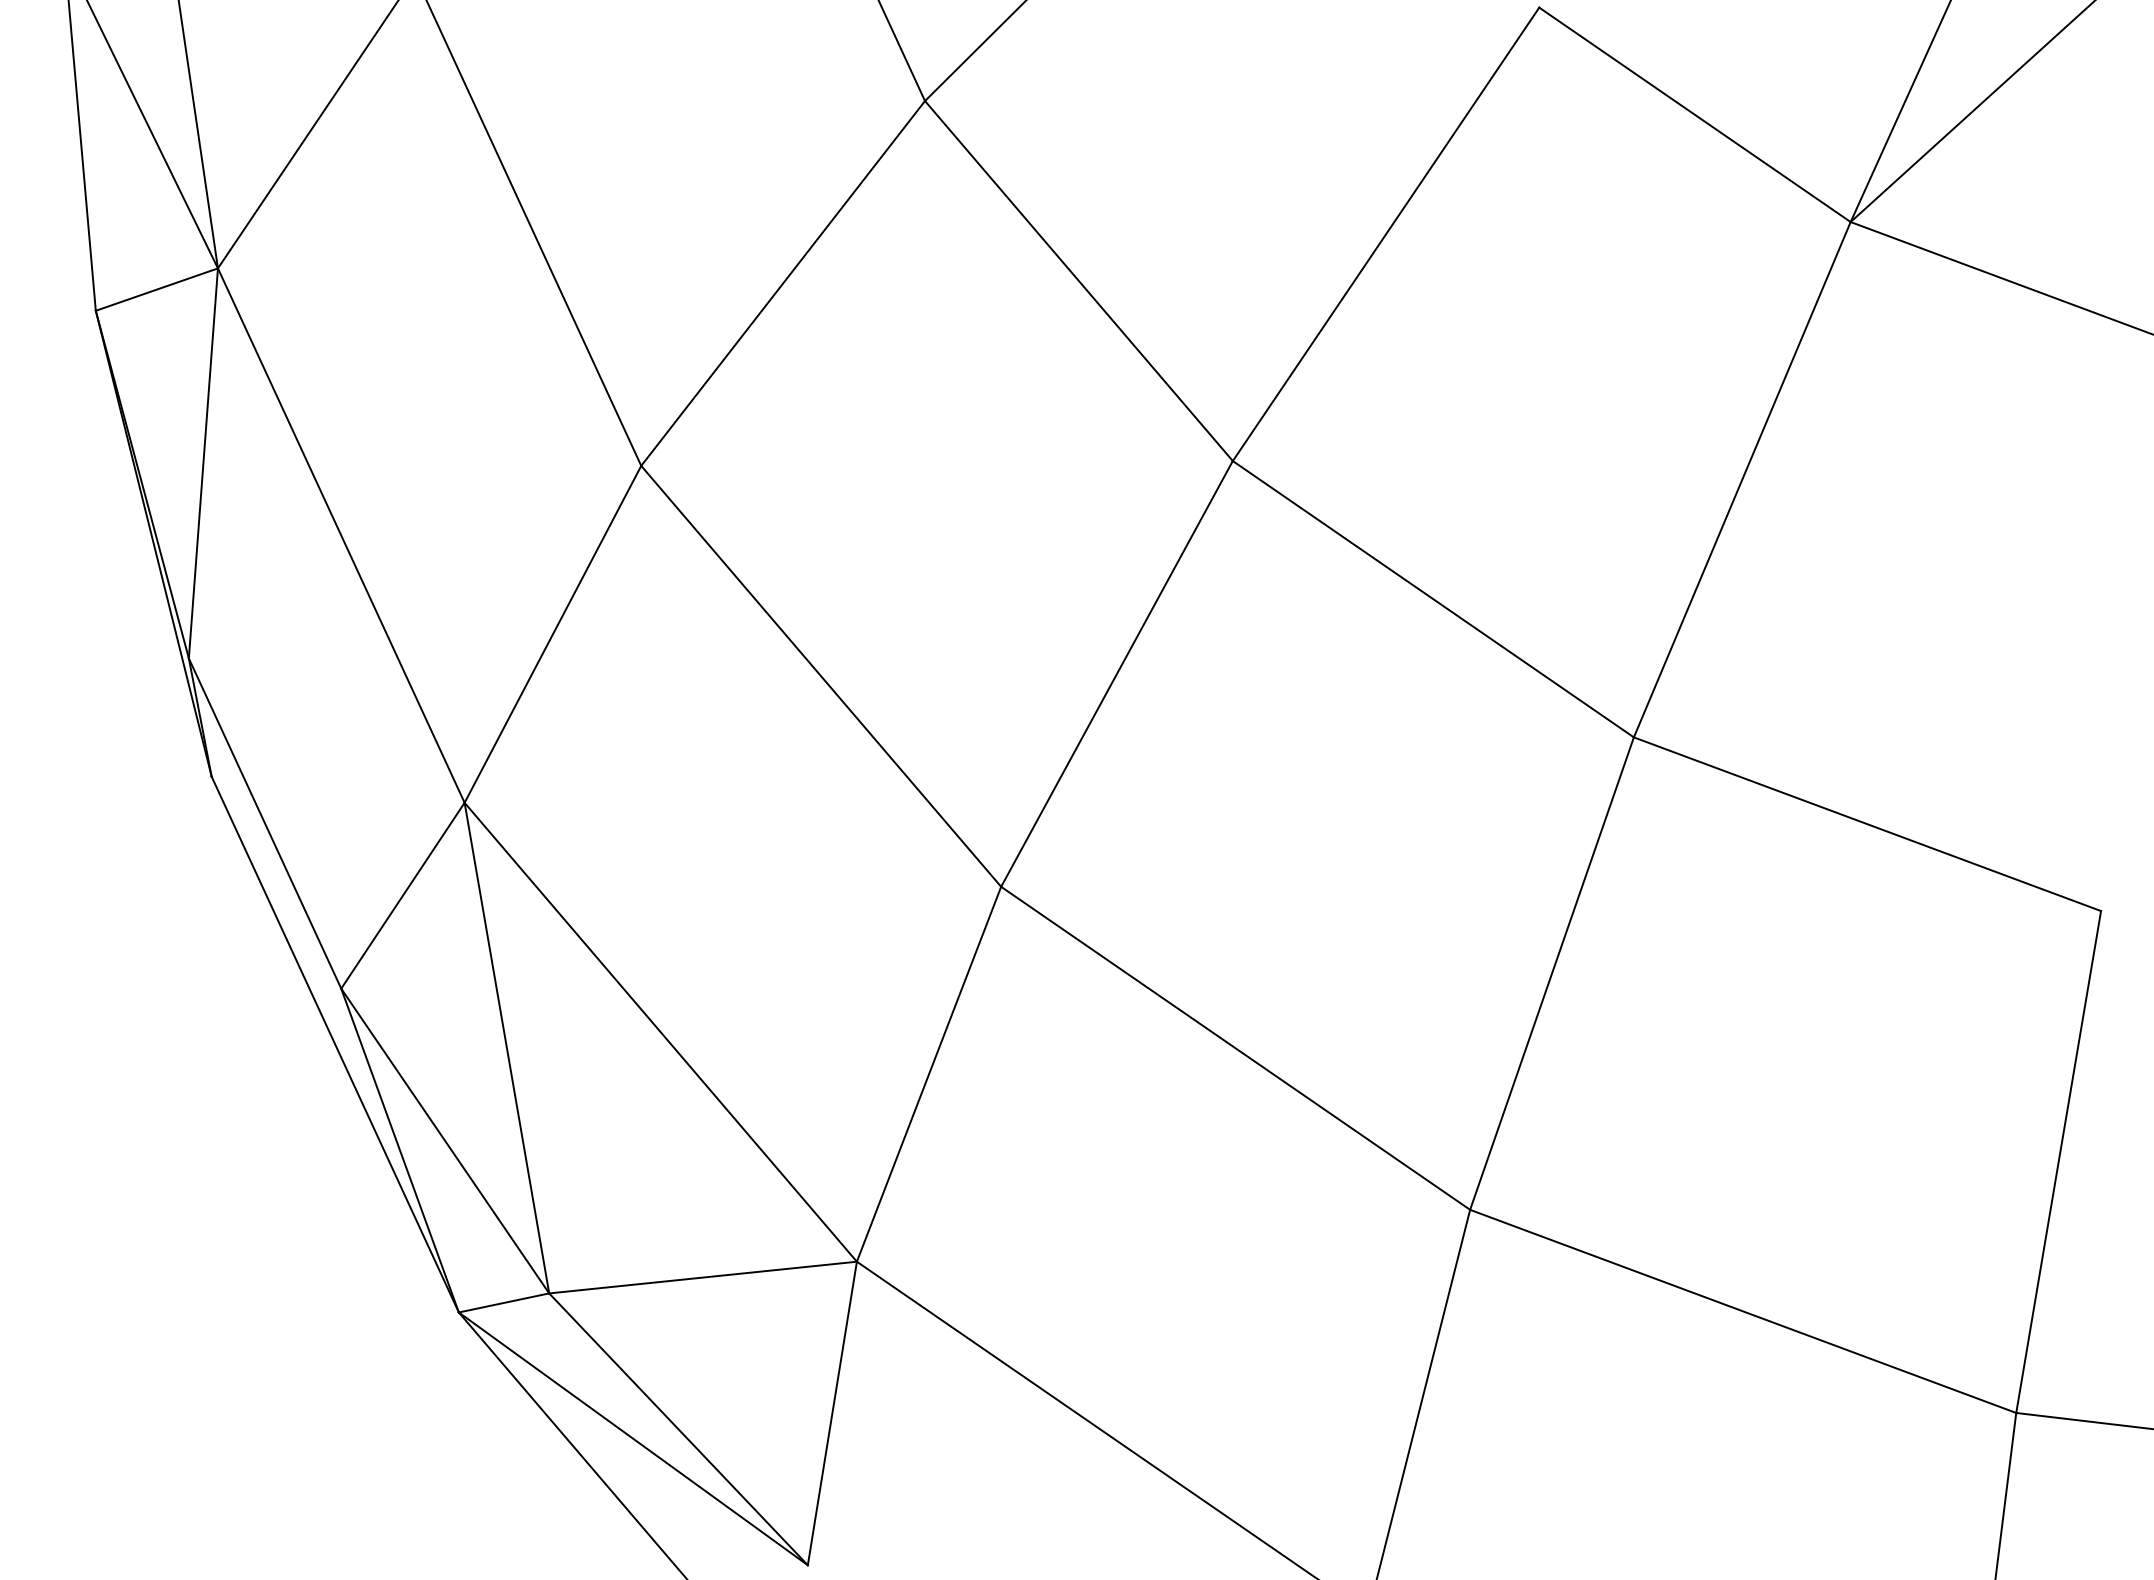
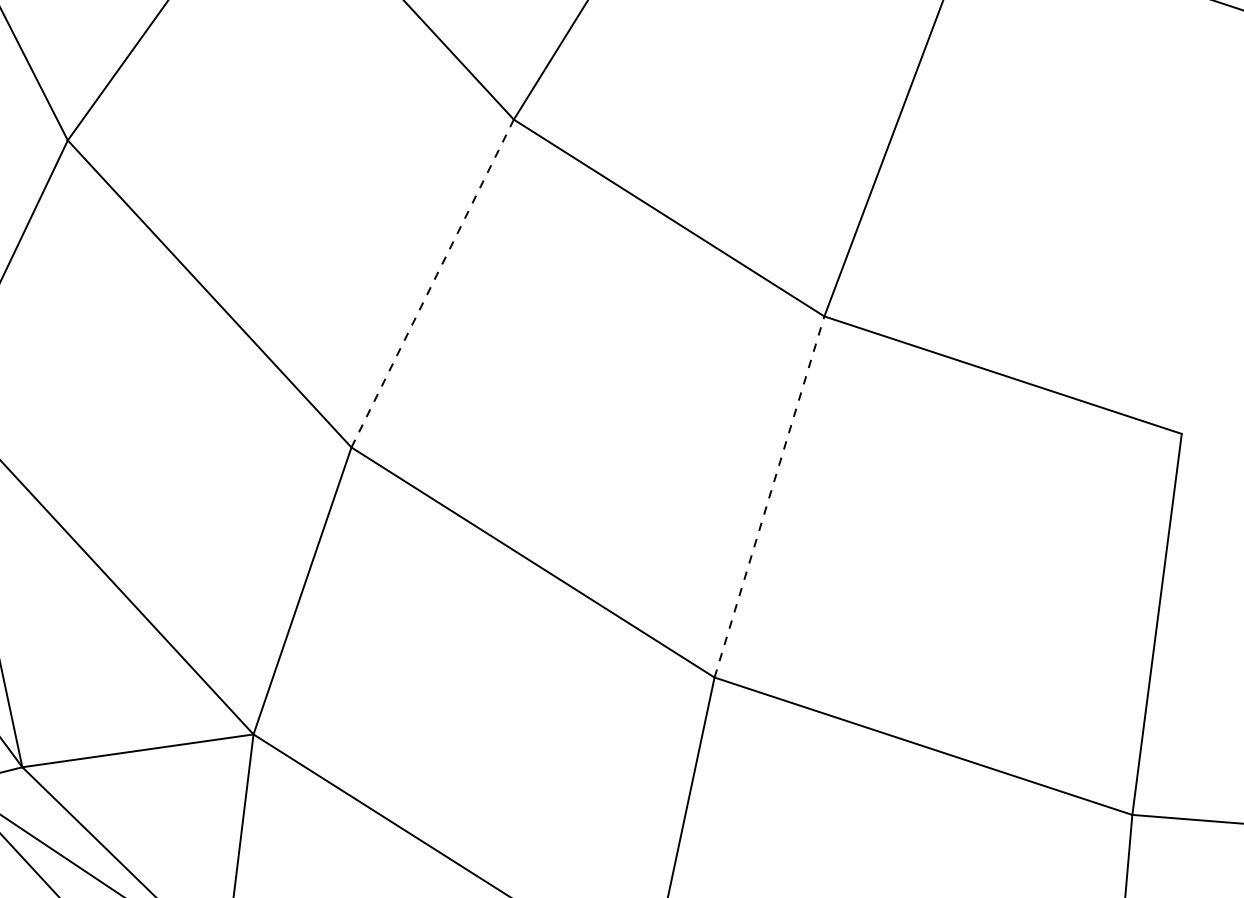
line: (1117, 673) -> (433, 283), solid -> dashed
line: (1552, 973) -> (769, 496), solid -> dashed

